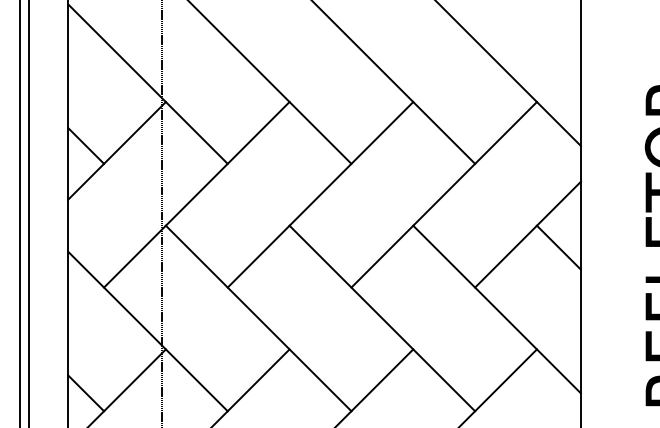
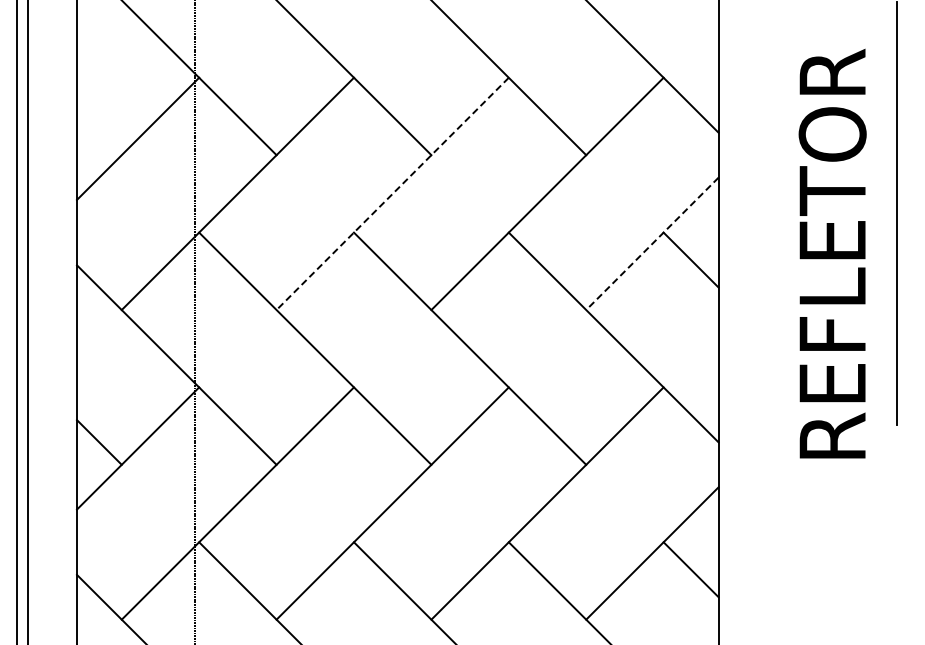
line: (86, 145) -> (99, 132), removed
line: (320, 195) -> (392, 194), solid -> dashed
line: (528, 234) -> (652, 243), solid -> dashed

